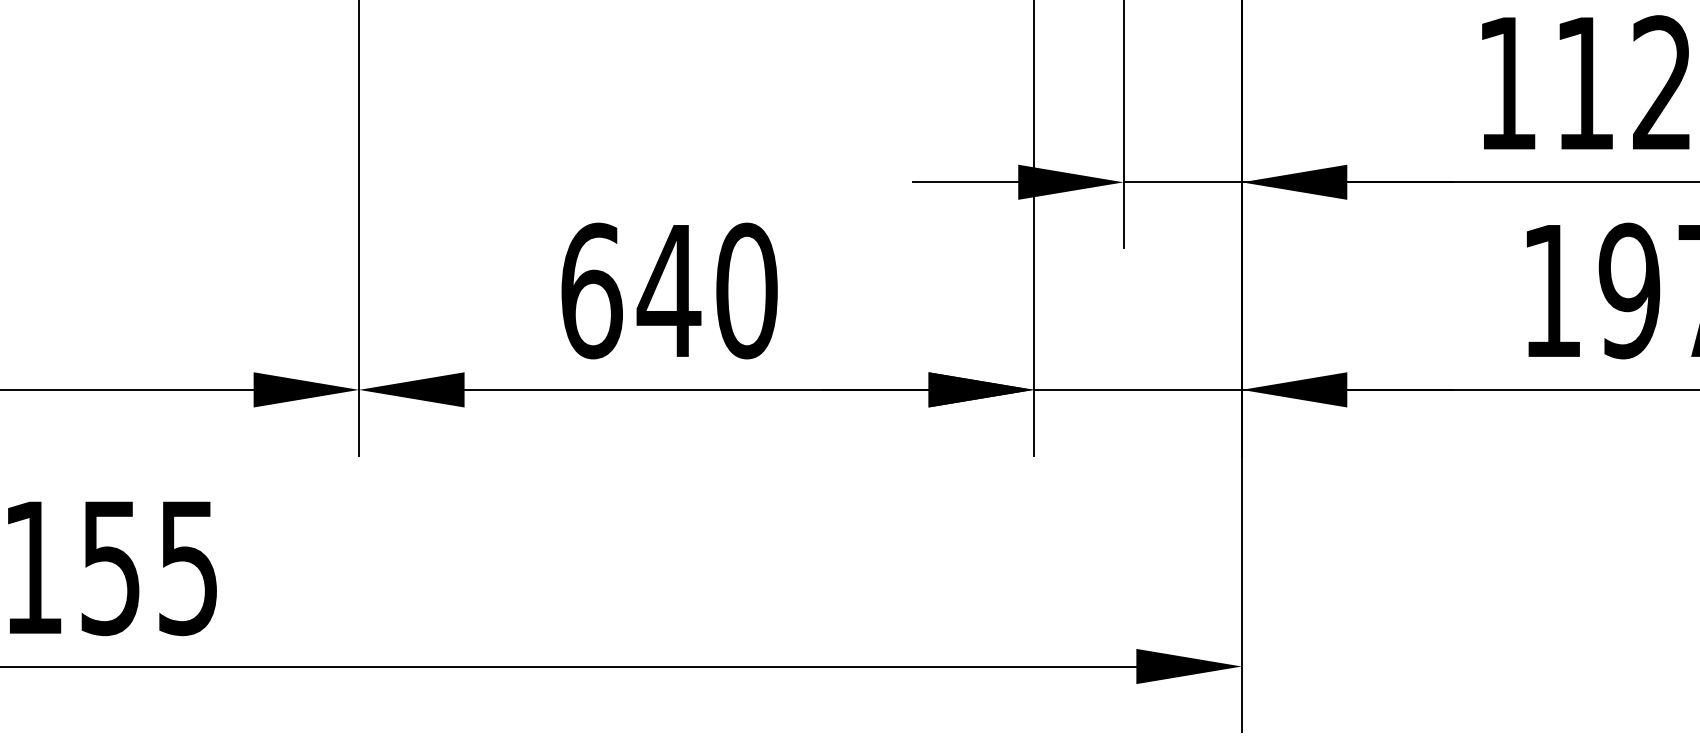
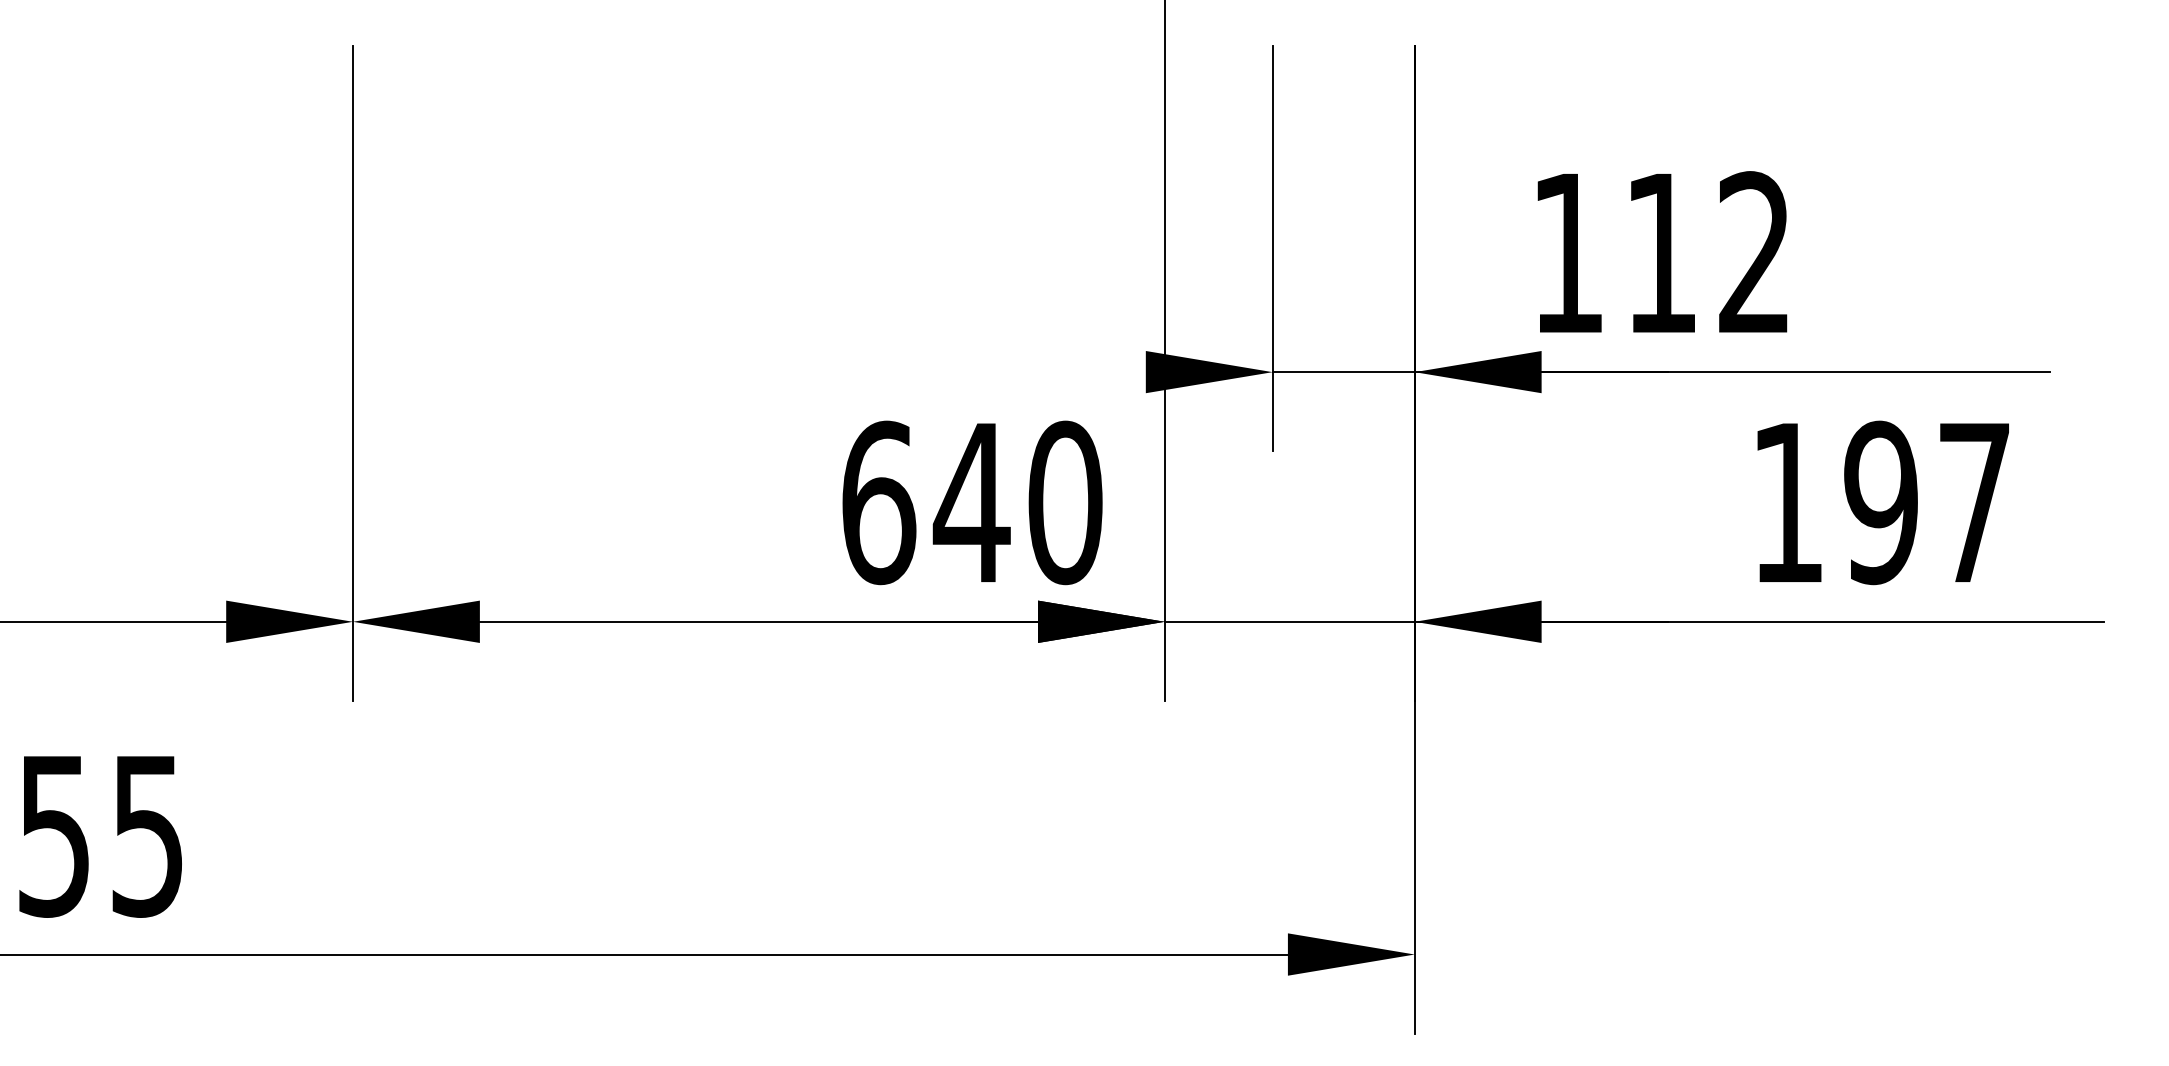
text: (1585, 82) -> (1662, 251), moved
line: (964, 182) -> (1081, 372), removed
text: (669, 290) -> (972, 502), moved

